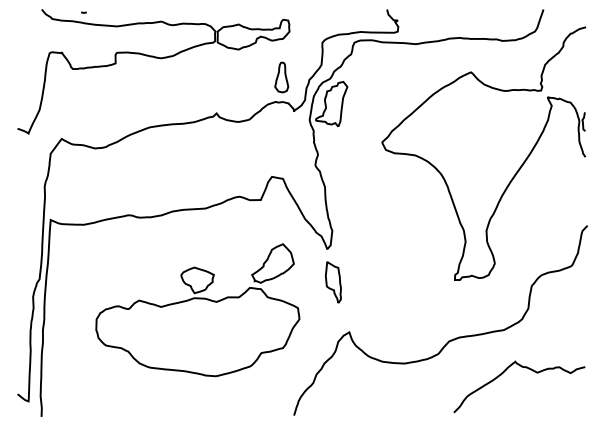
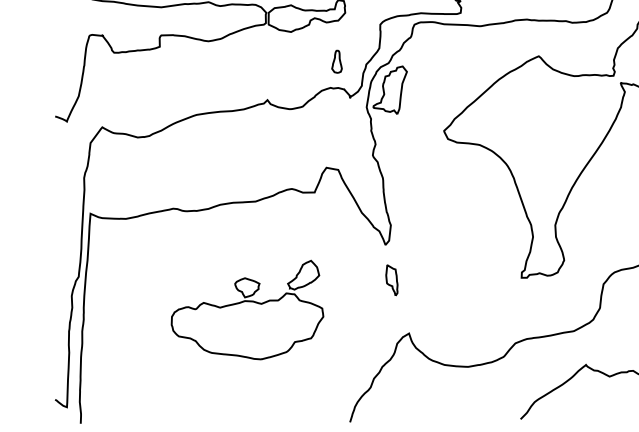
part: (281, 77) -> (336, 61), size x0.7
part: (332, 282) -> (391, 280), size x0.7
part: (197, 310) -> (247, 310), size x0.7

